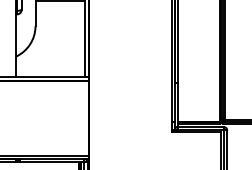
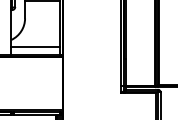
line: (50, 65) -> (35, 46), added

